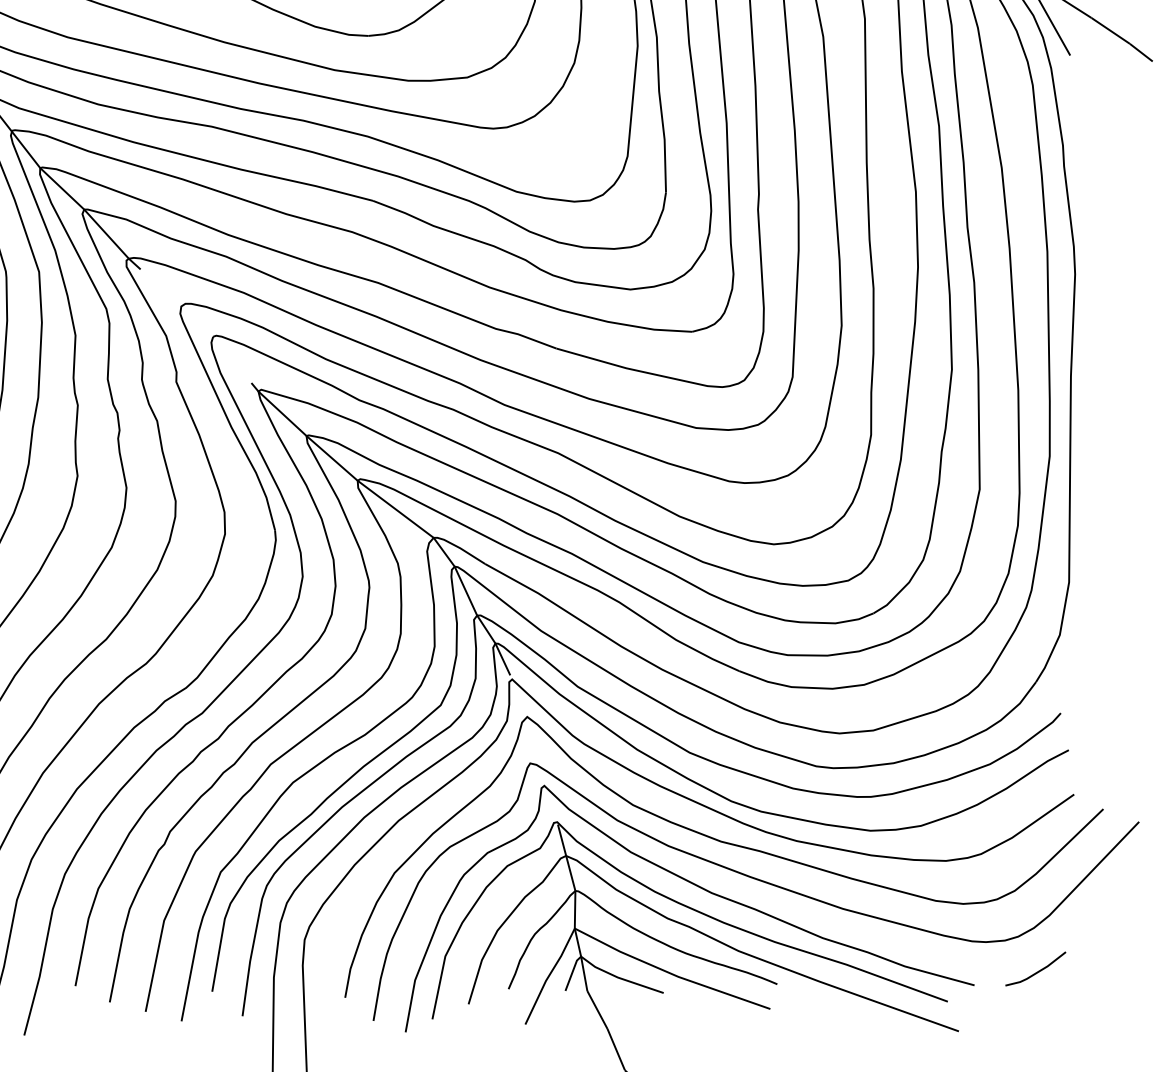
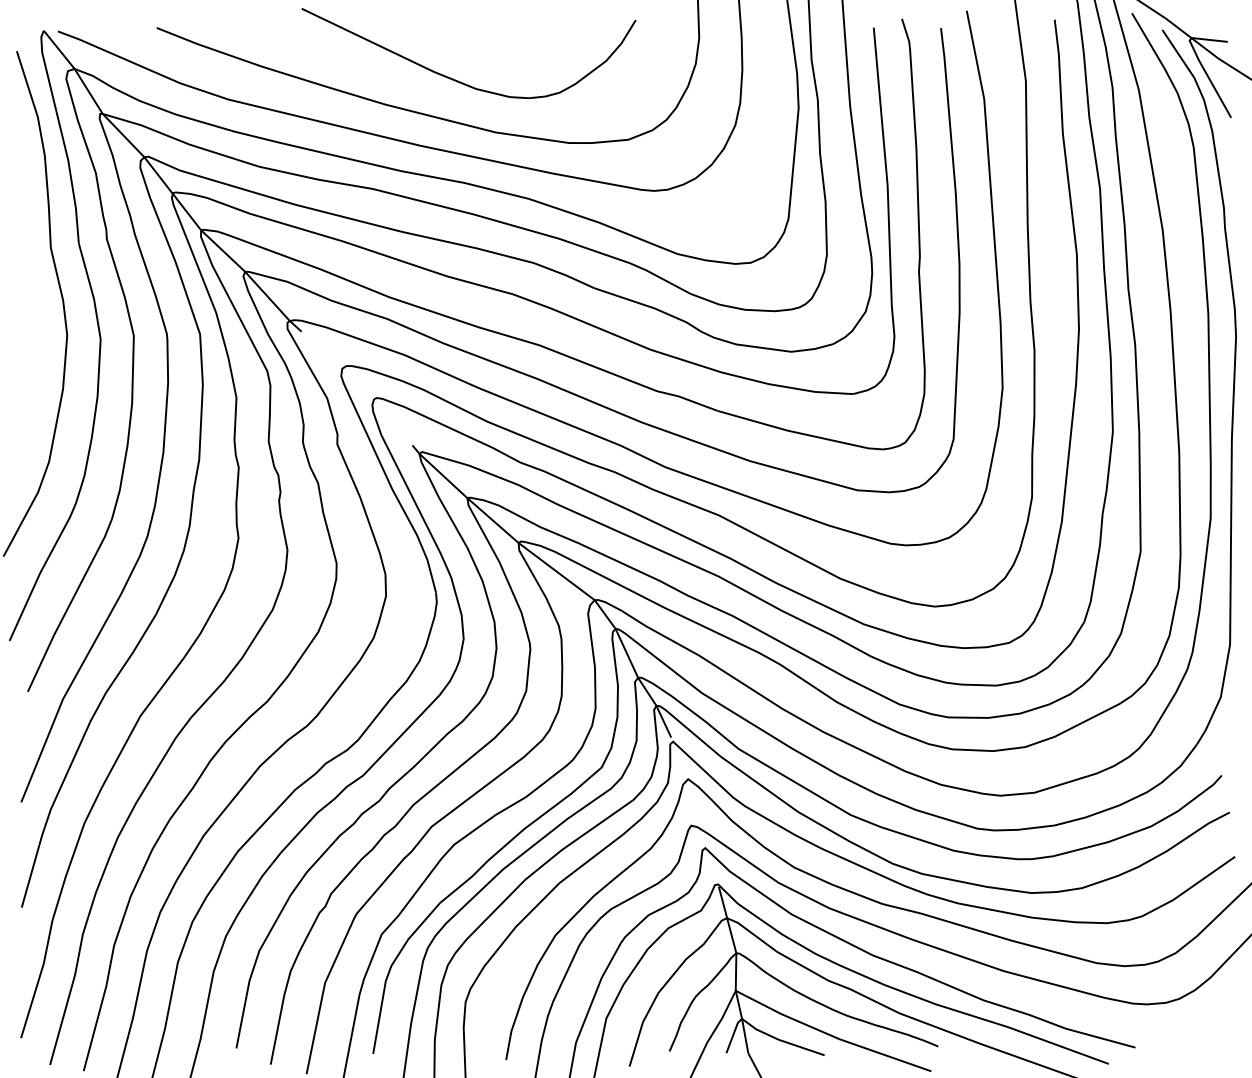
line: (1037, 971) -> (1198, 1033), removed

